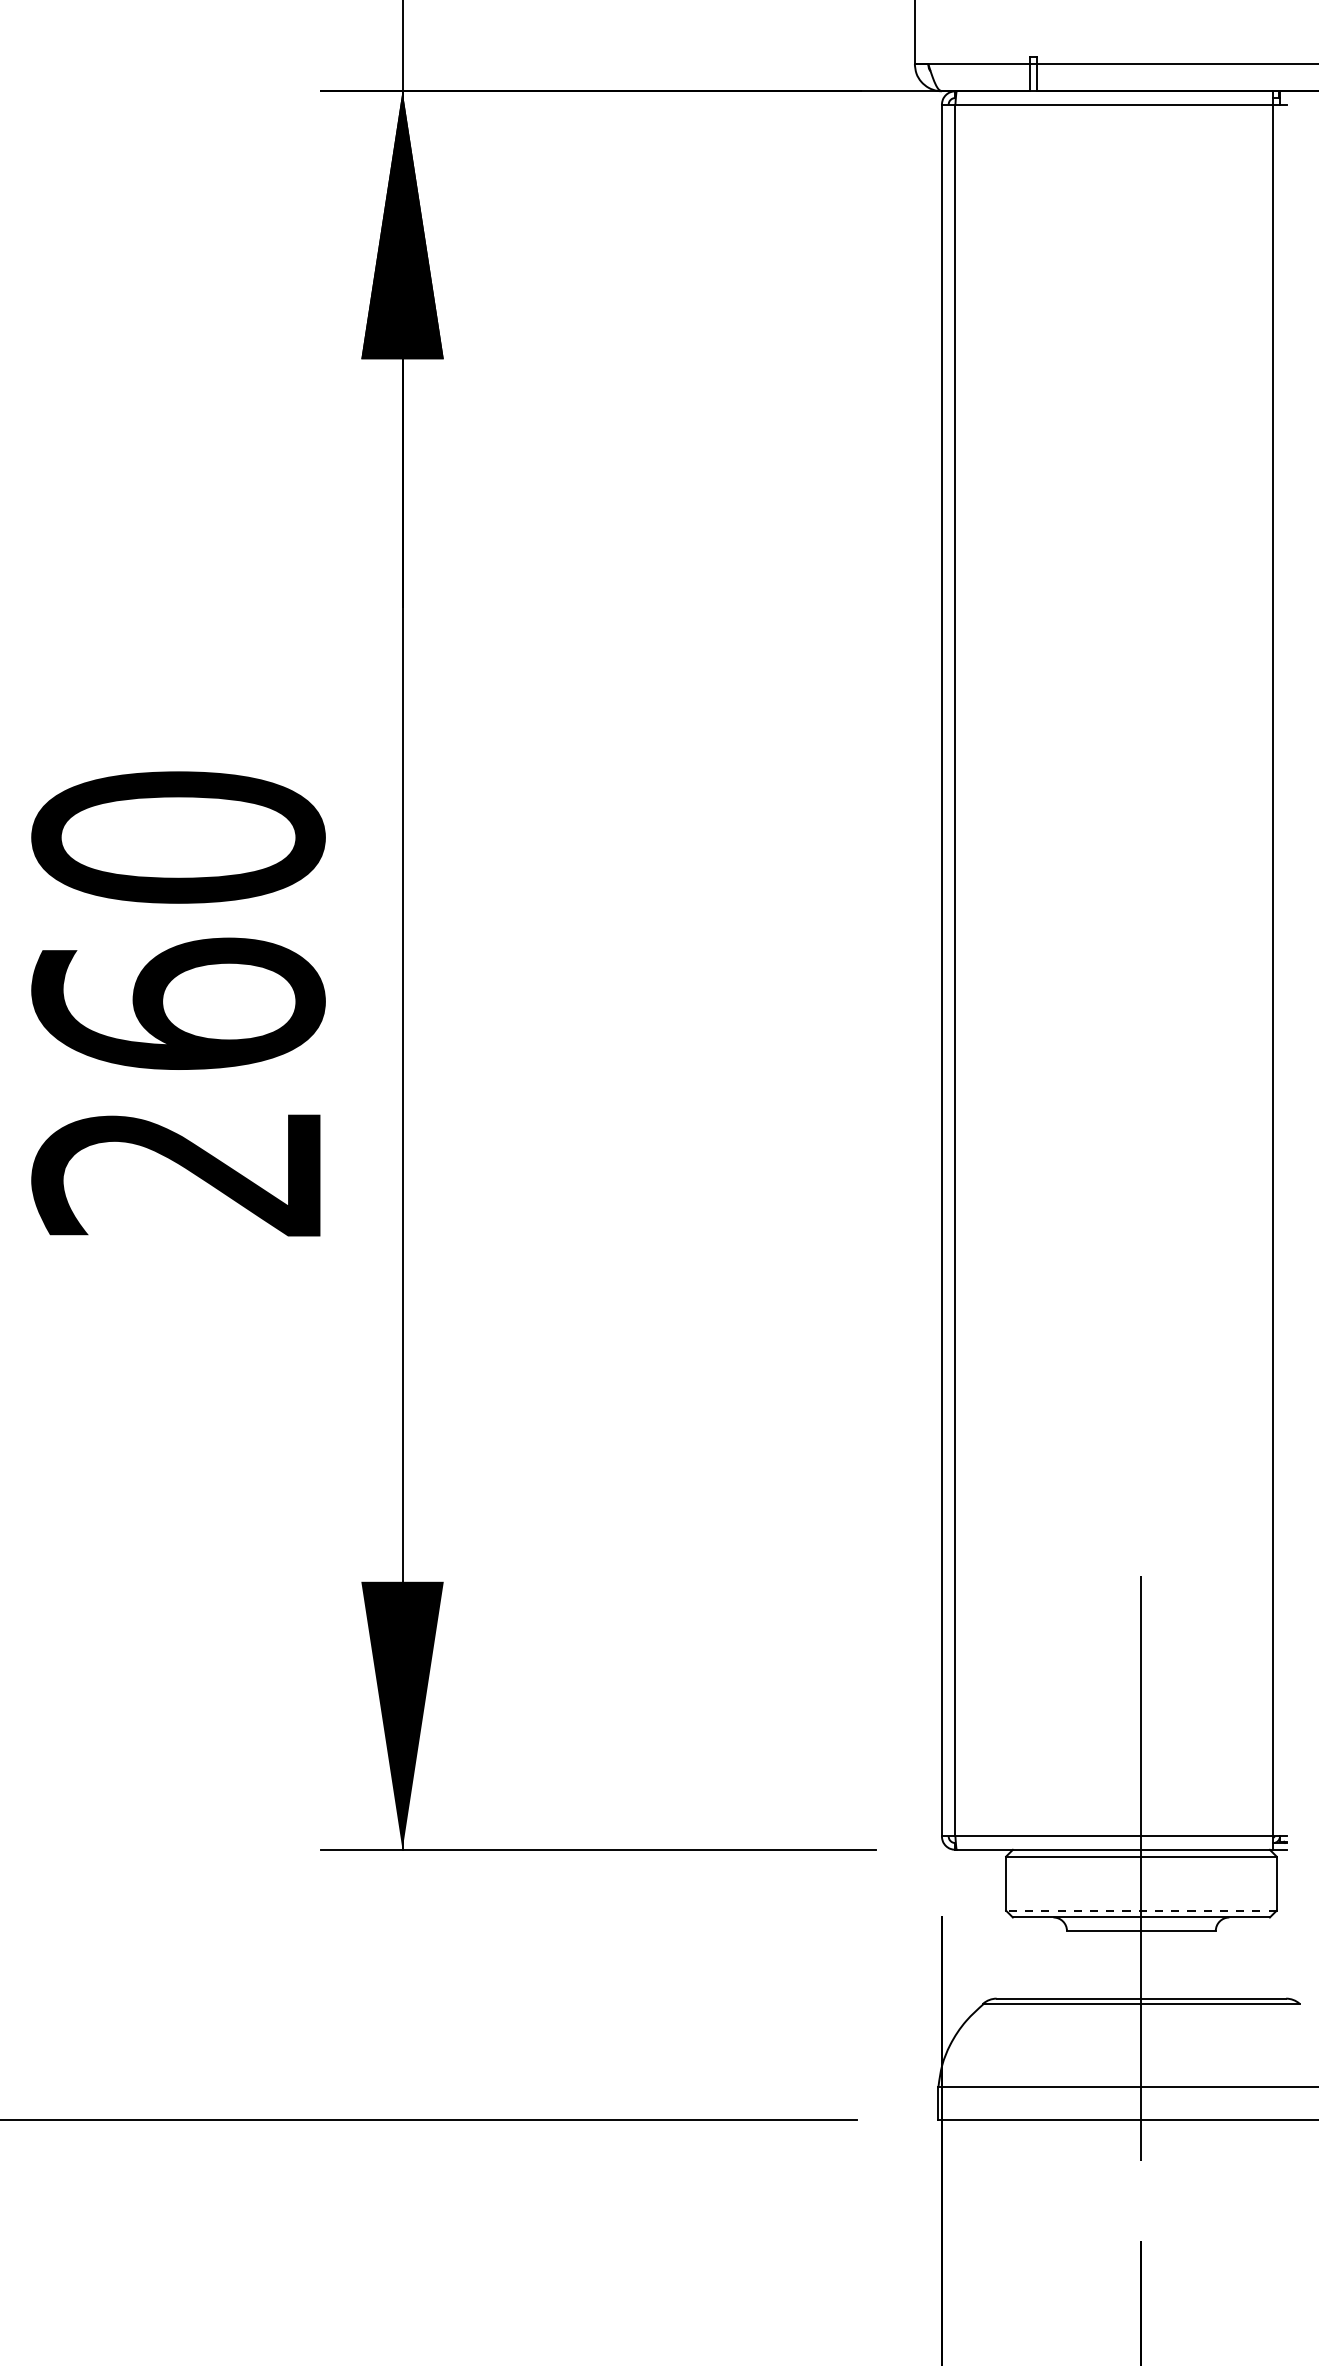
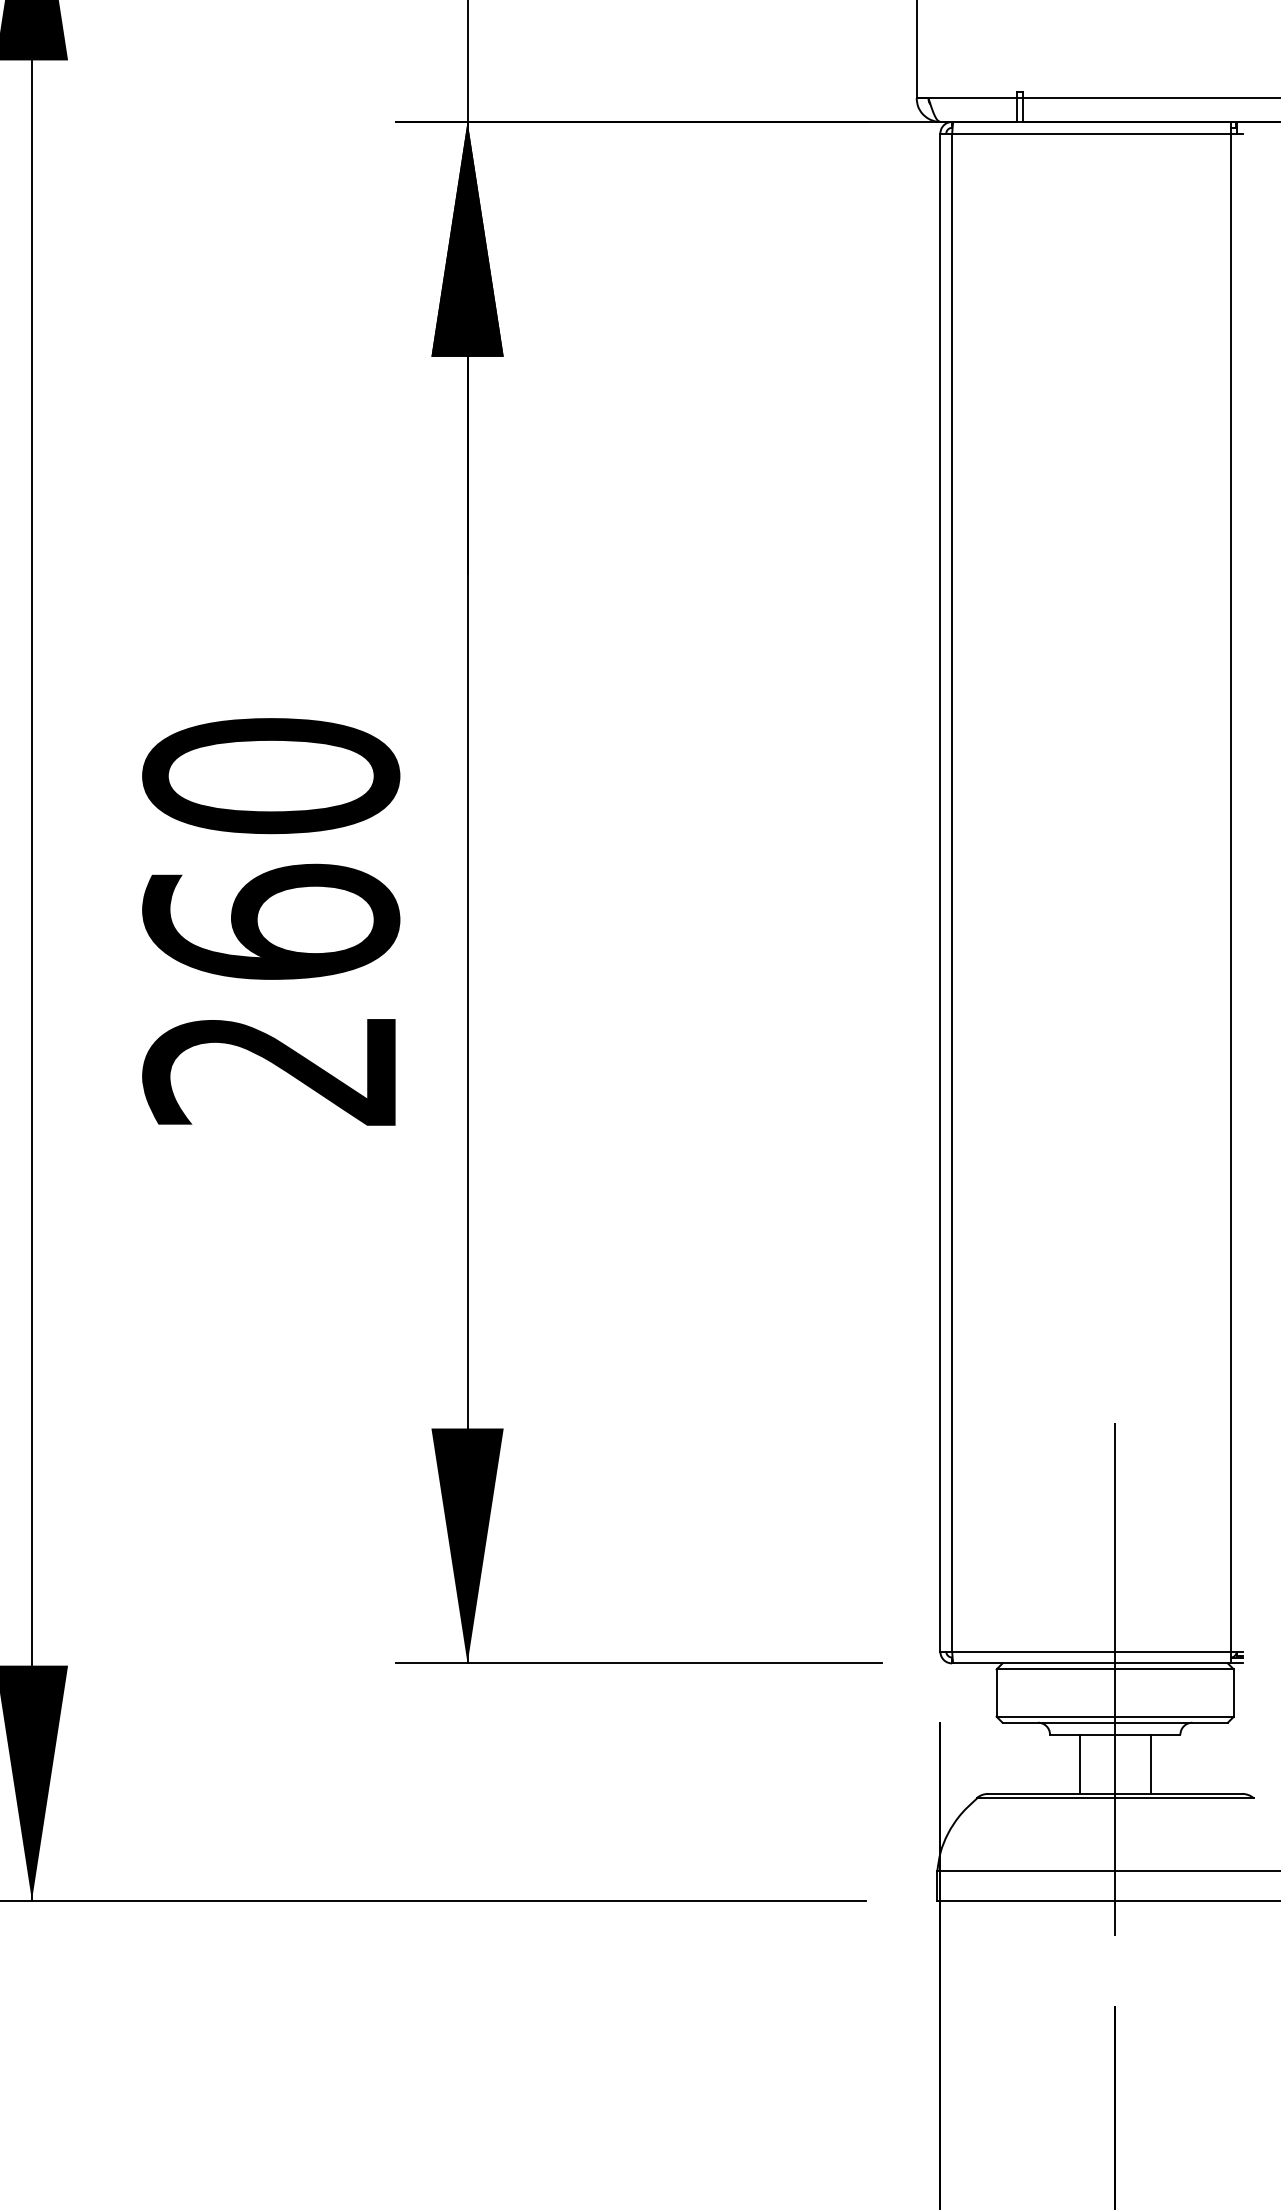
line: (1141, 1910) -> (1115, 1716), dashed -> solid
line: (1100, 1963) -> (1079, 1763), added
line: (1181, 1963) -> (1150, 1763), added

